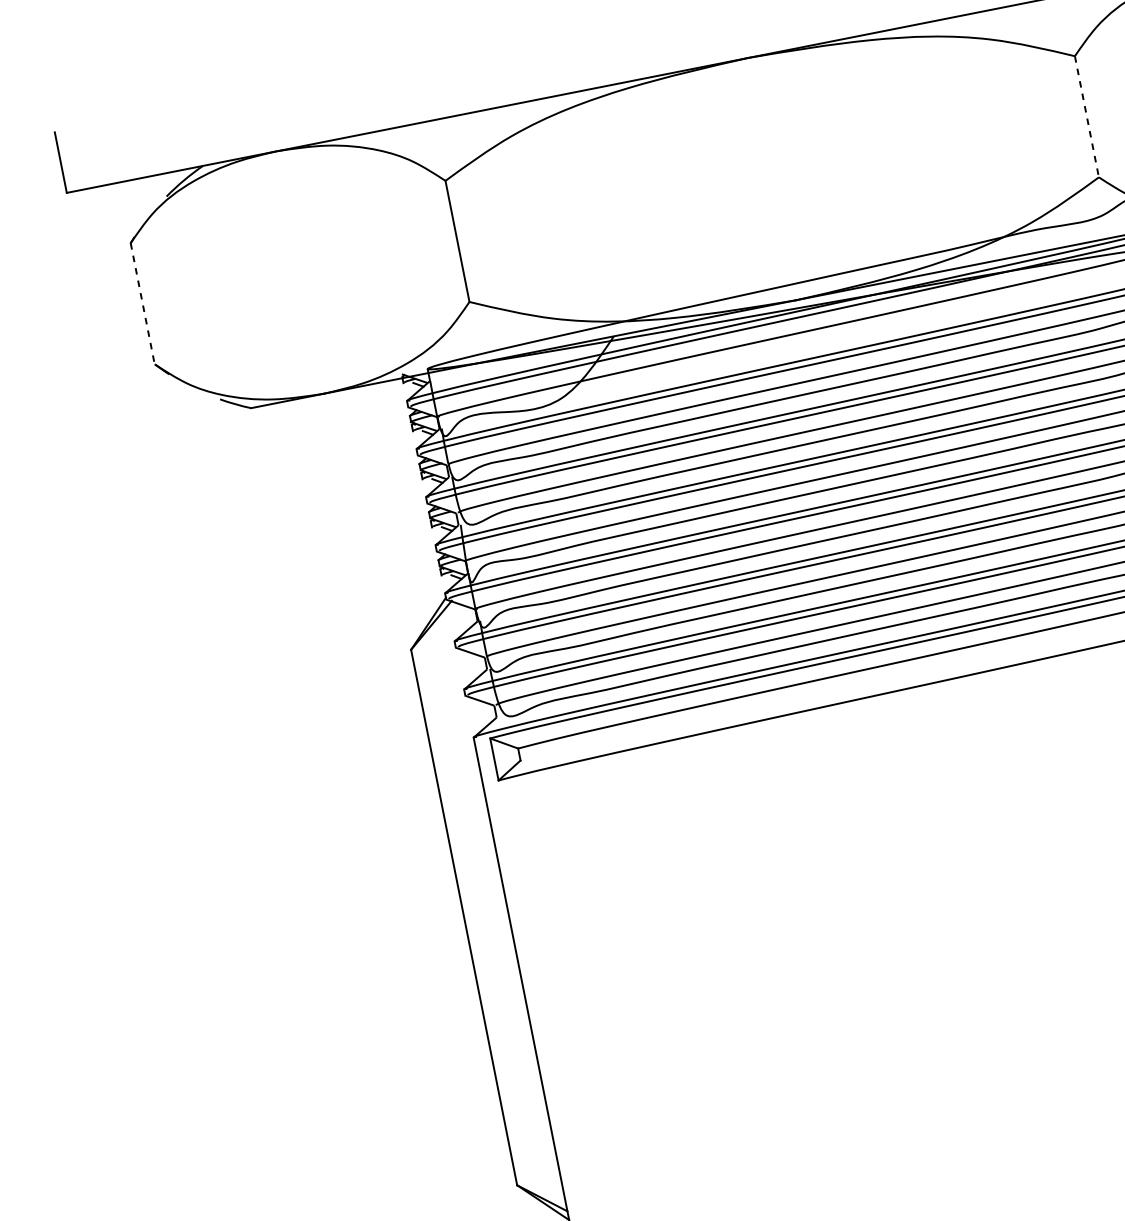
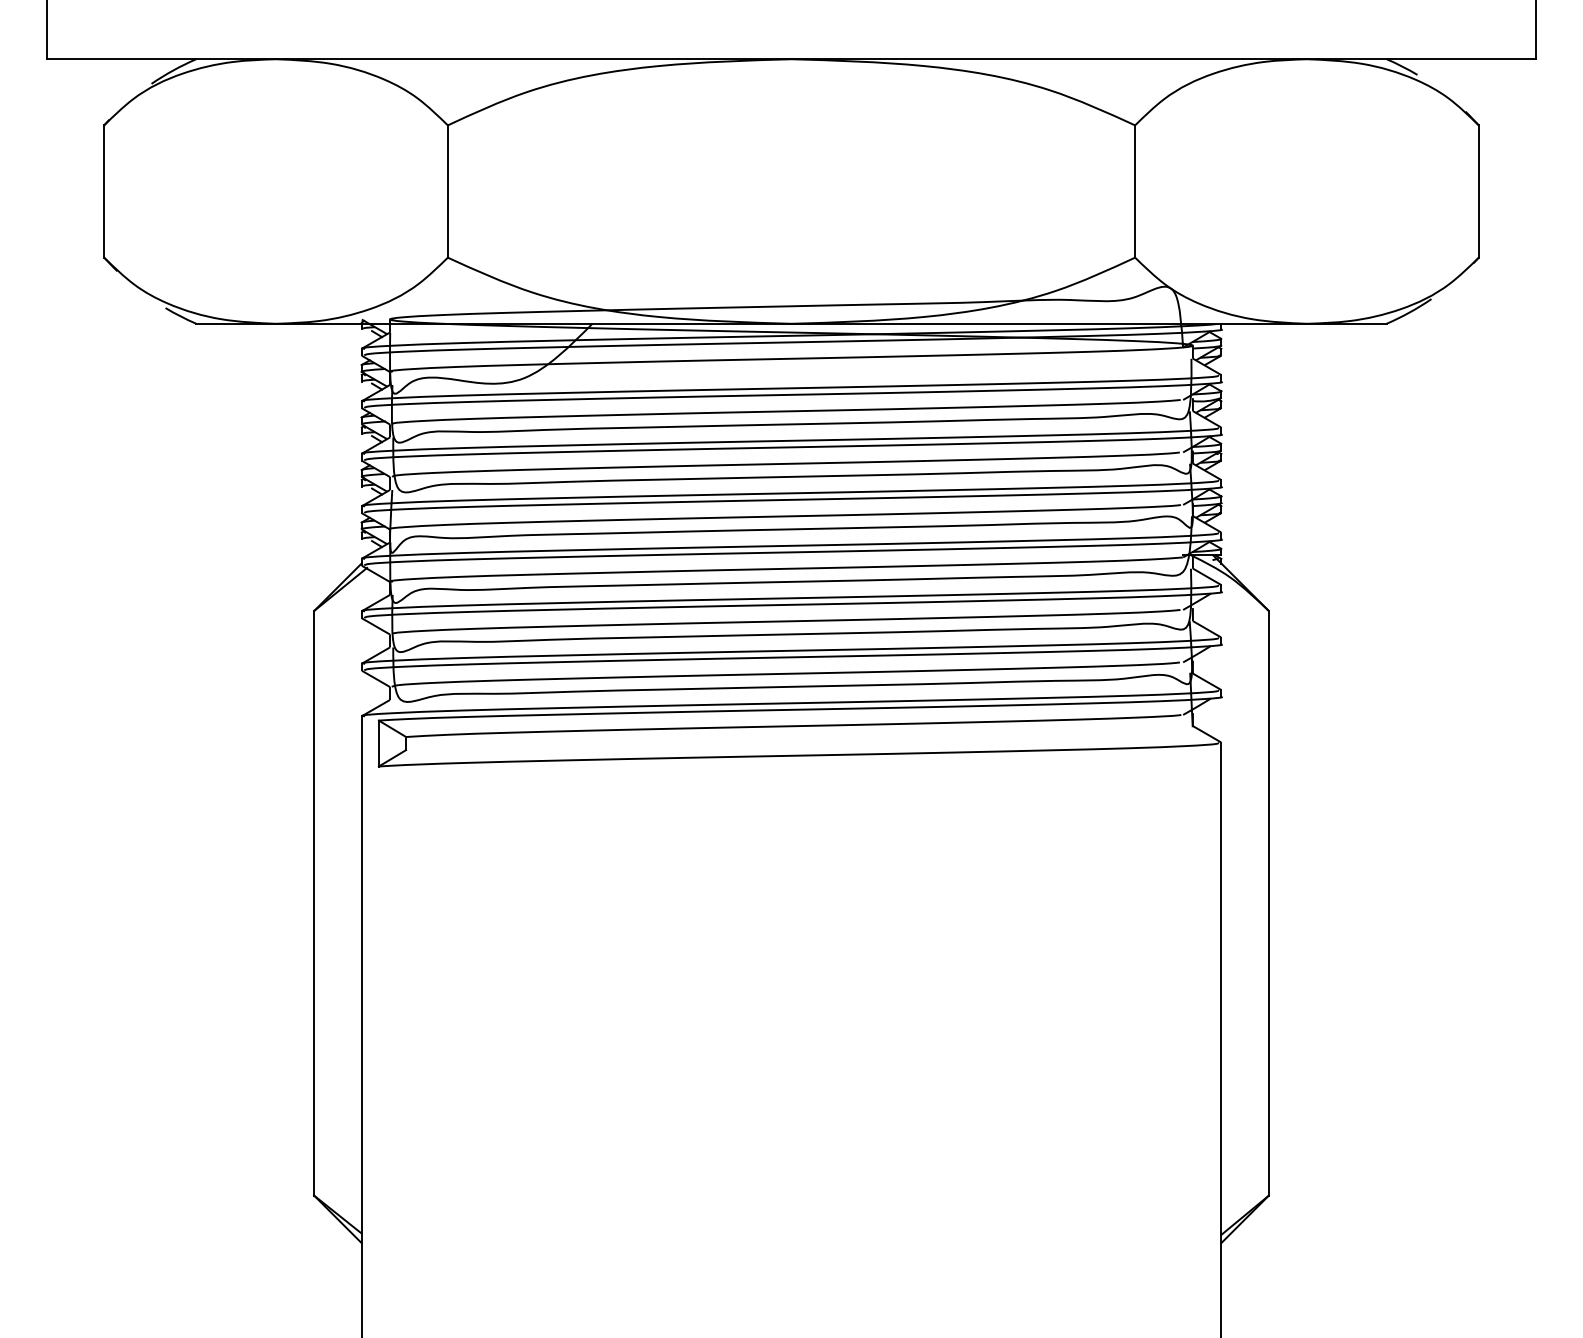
line: (1087, 117) -> (1135, 192), dashed -> solid
line: (143, 304) -> (104, 192), dashed -> solid

